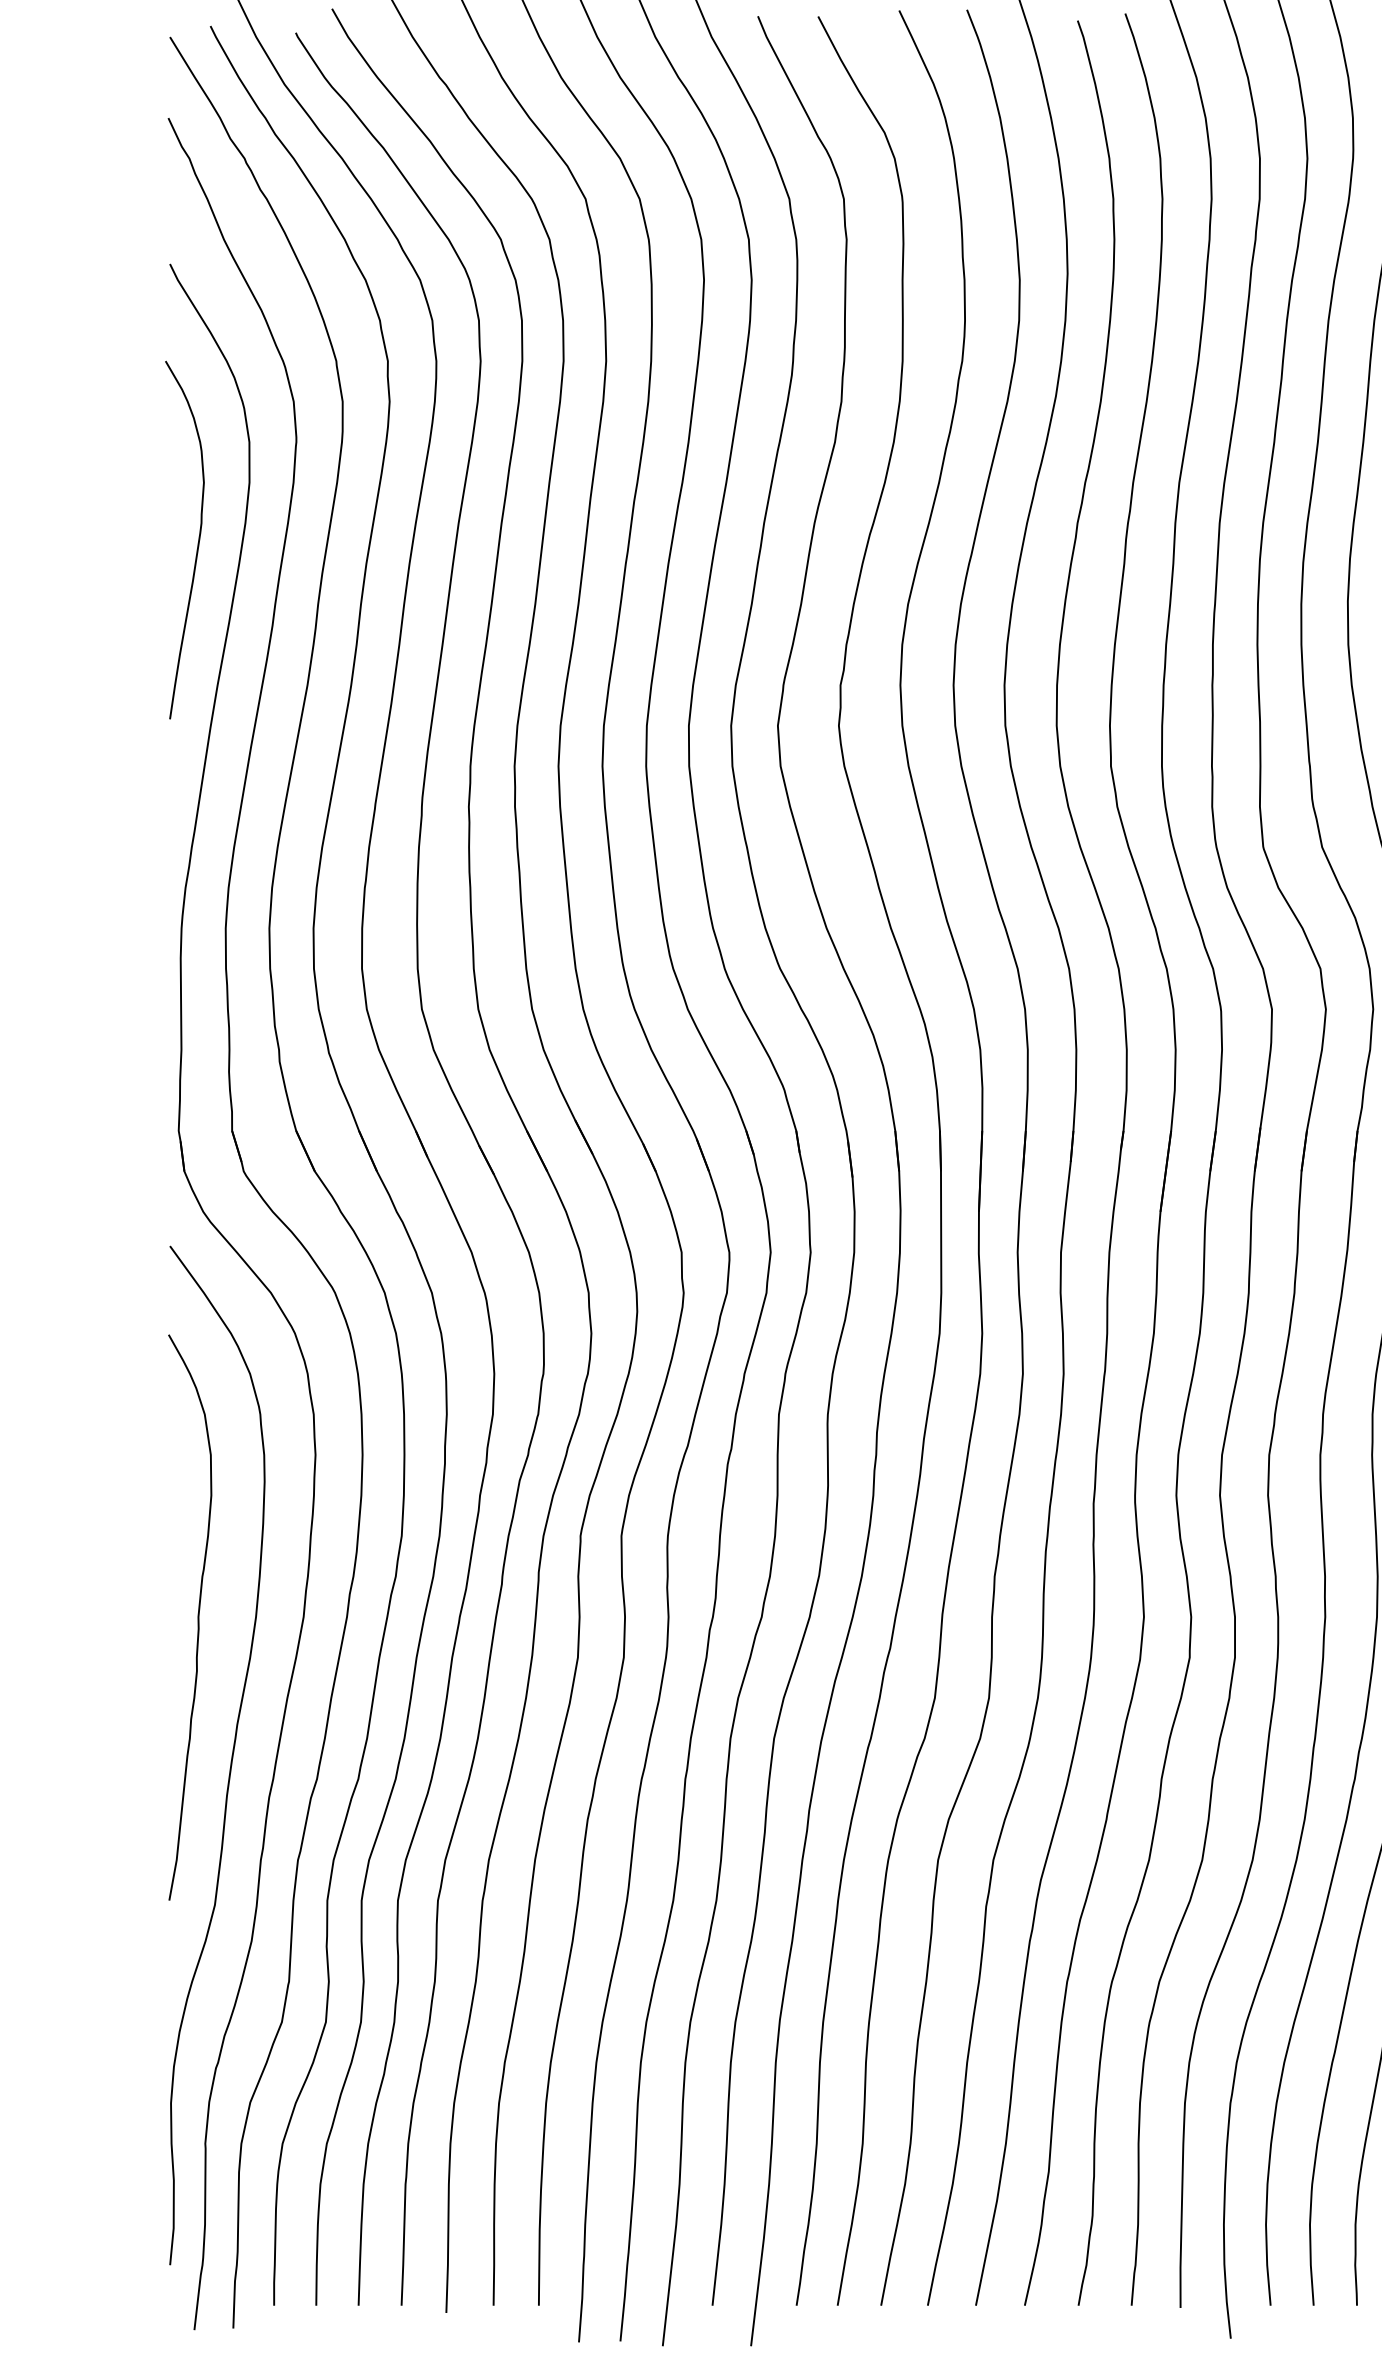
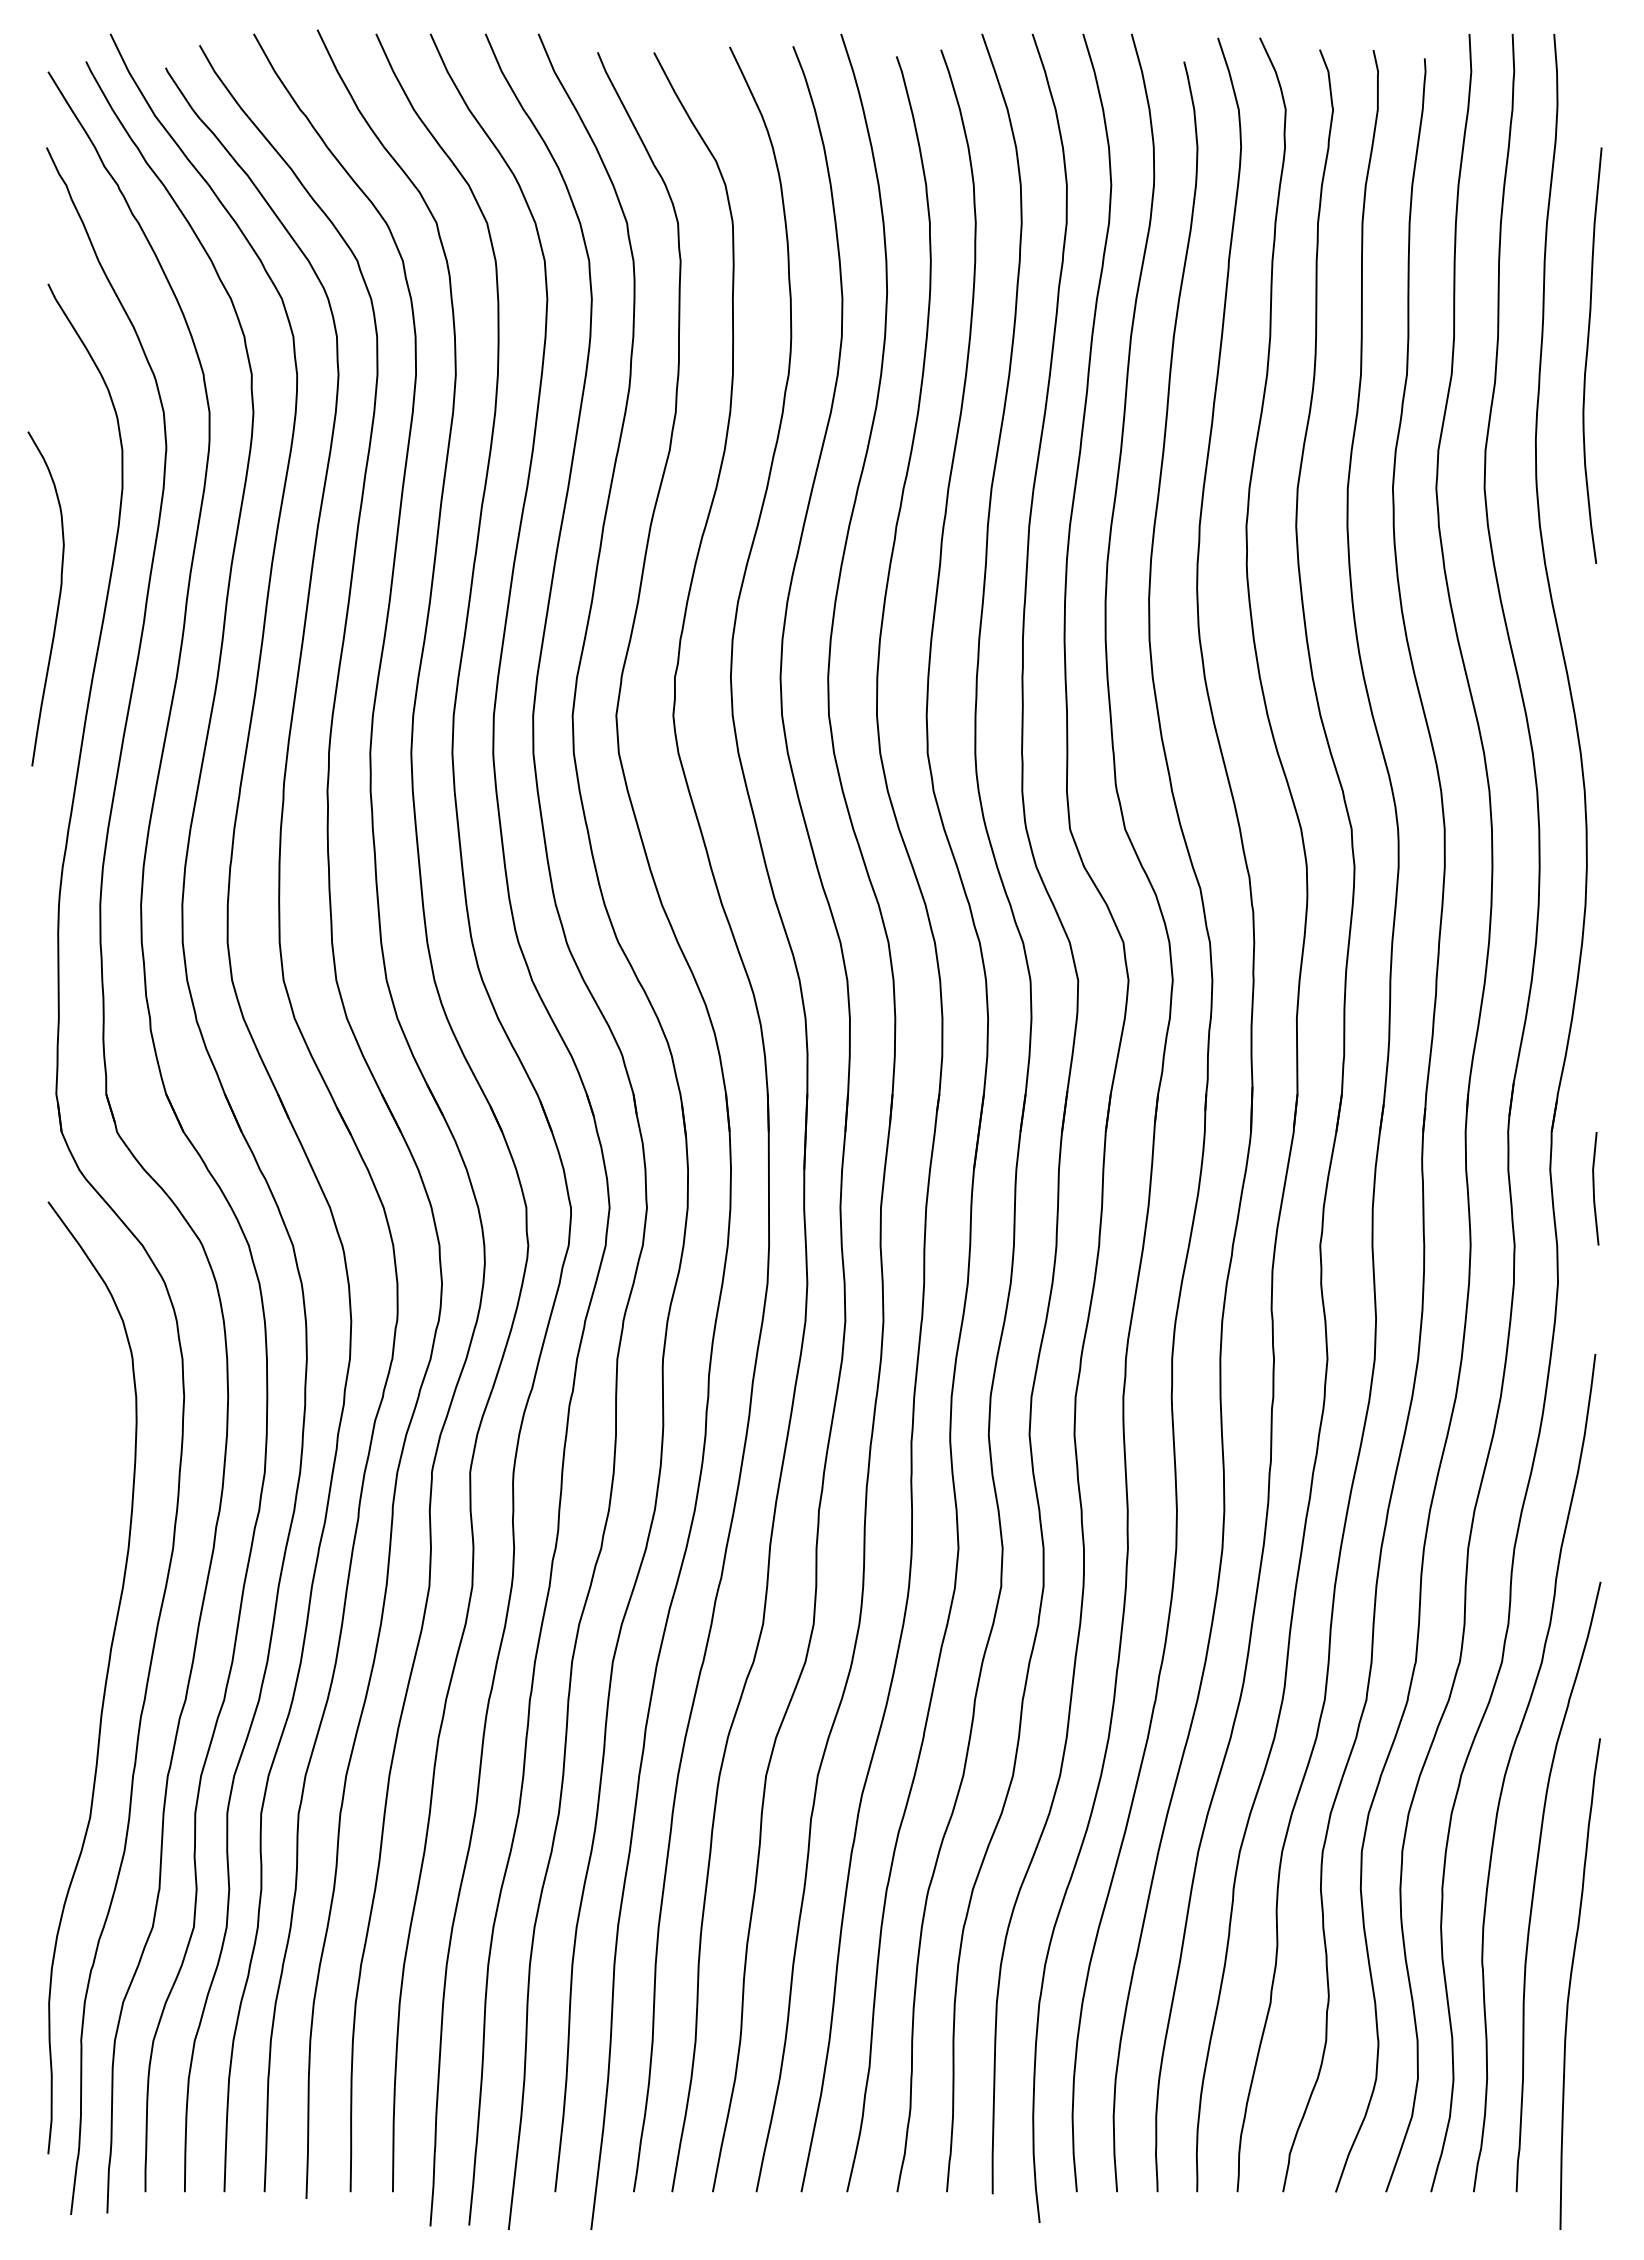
curve: (198, 539) -> (58, 598), moved
curve: (197, 1617) -> (73, 1548), removed

